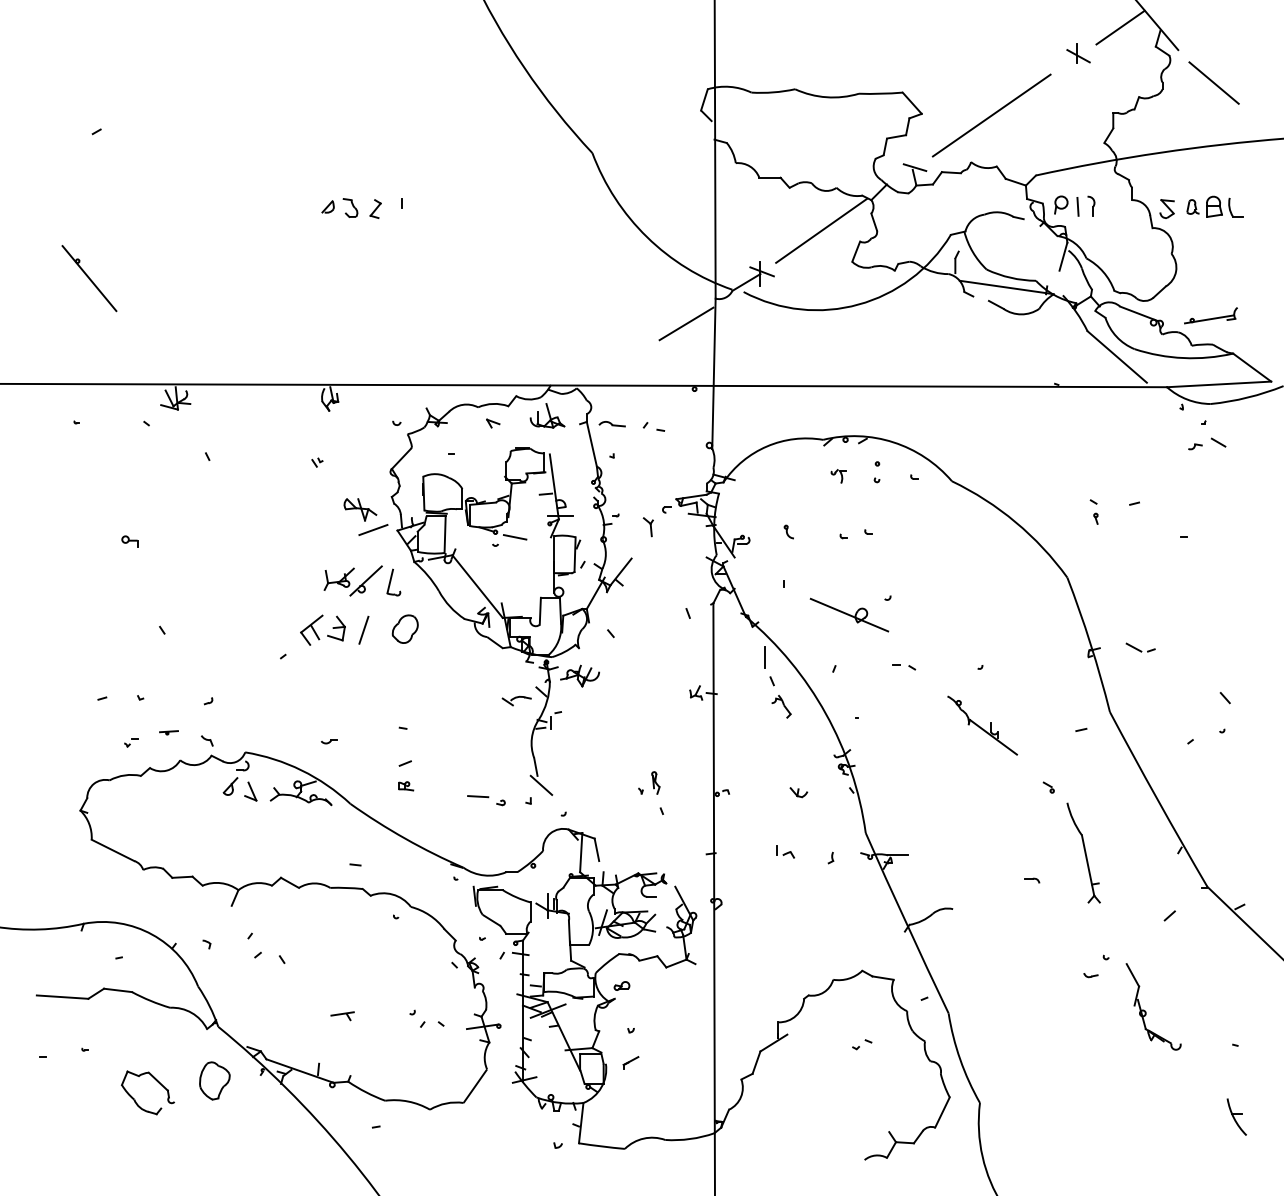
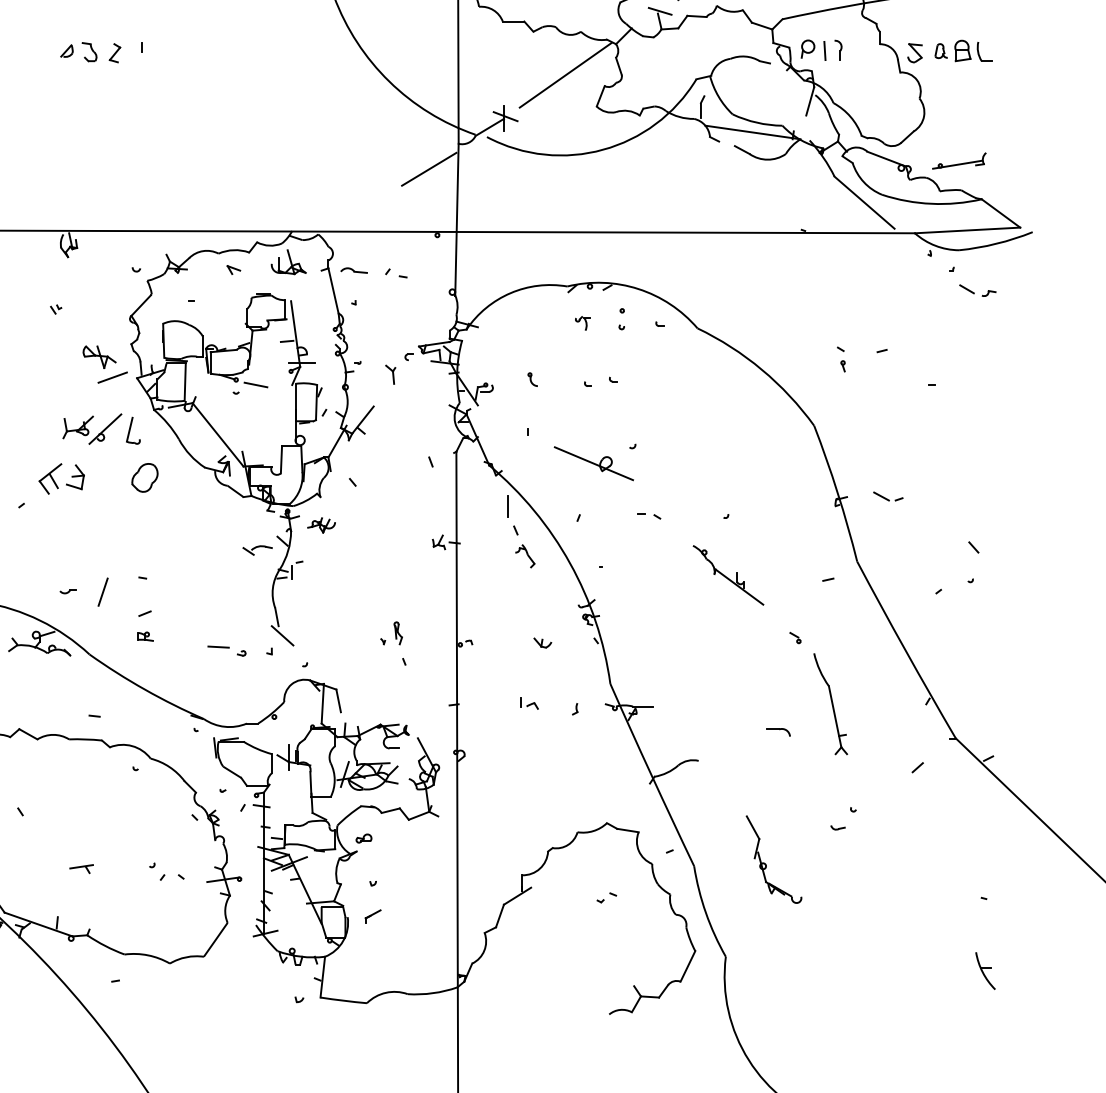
part: (1195, 446) -> (989, 293), moved
line: (363, 629) -> (102, 591), moved
part: (579, 675) -> (321, 524), size x0.7
part: (1032, 880) -> (778, 731), size x1.6
part: (1146, 1011) -> (766, 864), moved

